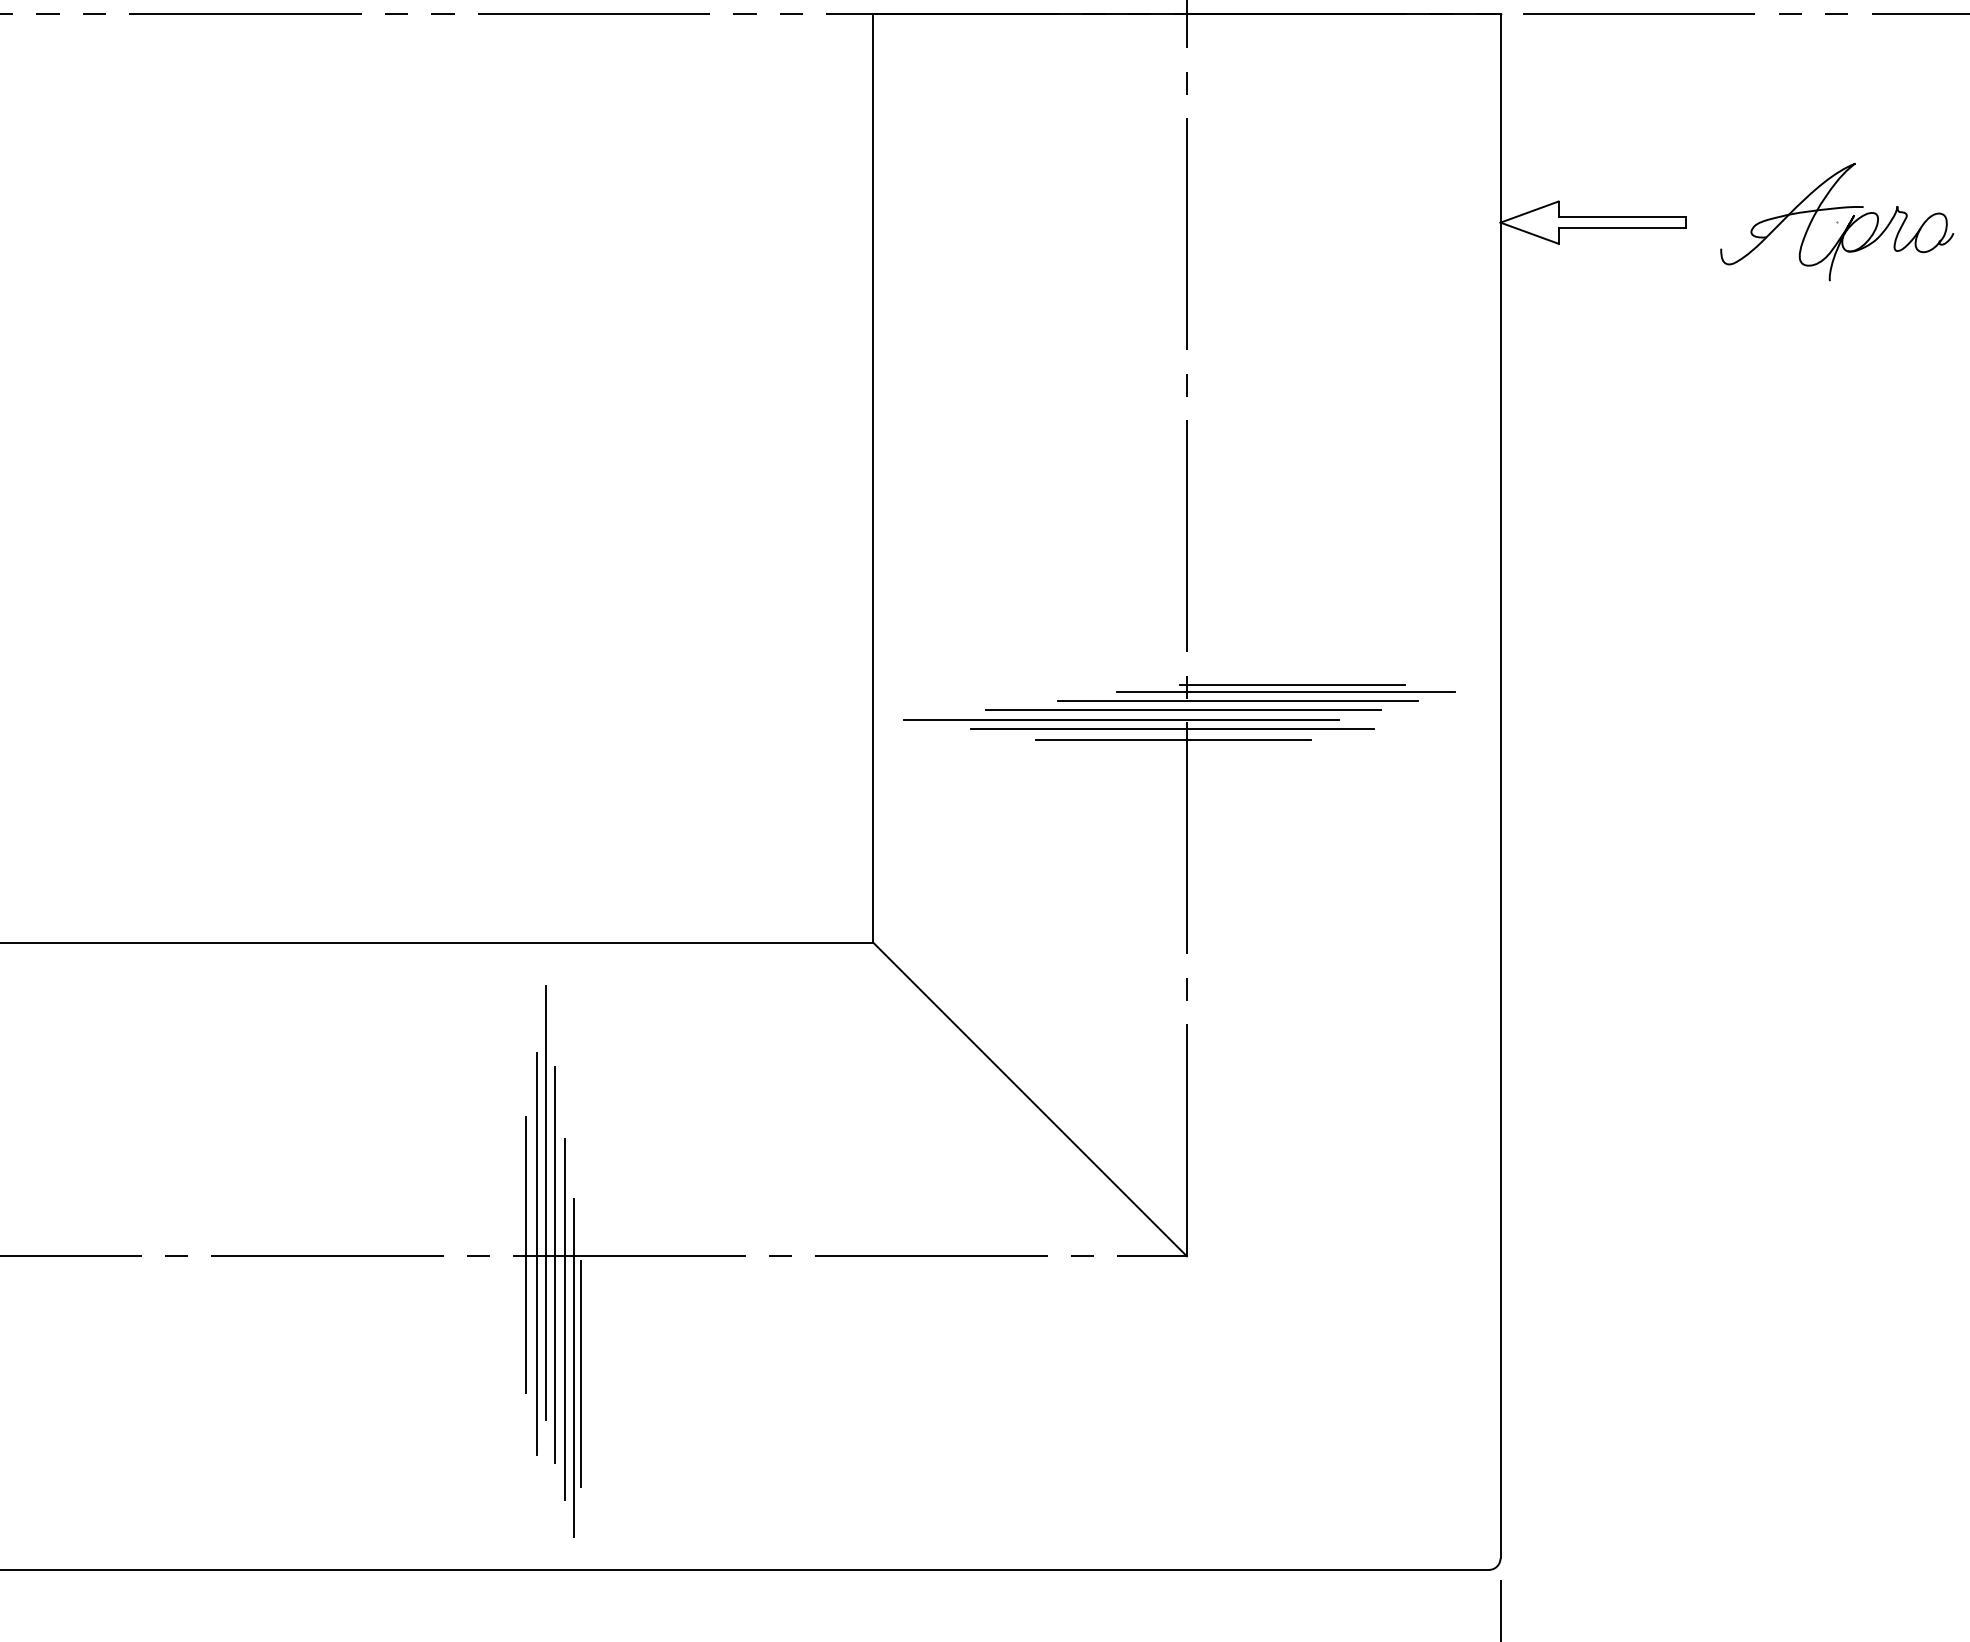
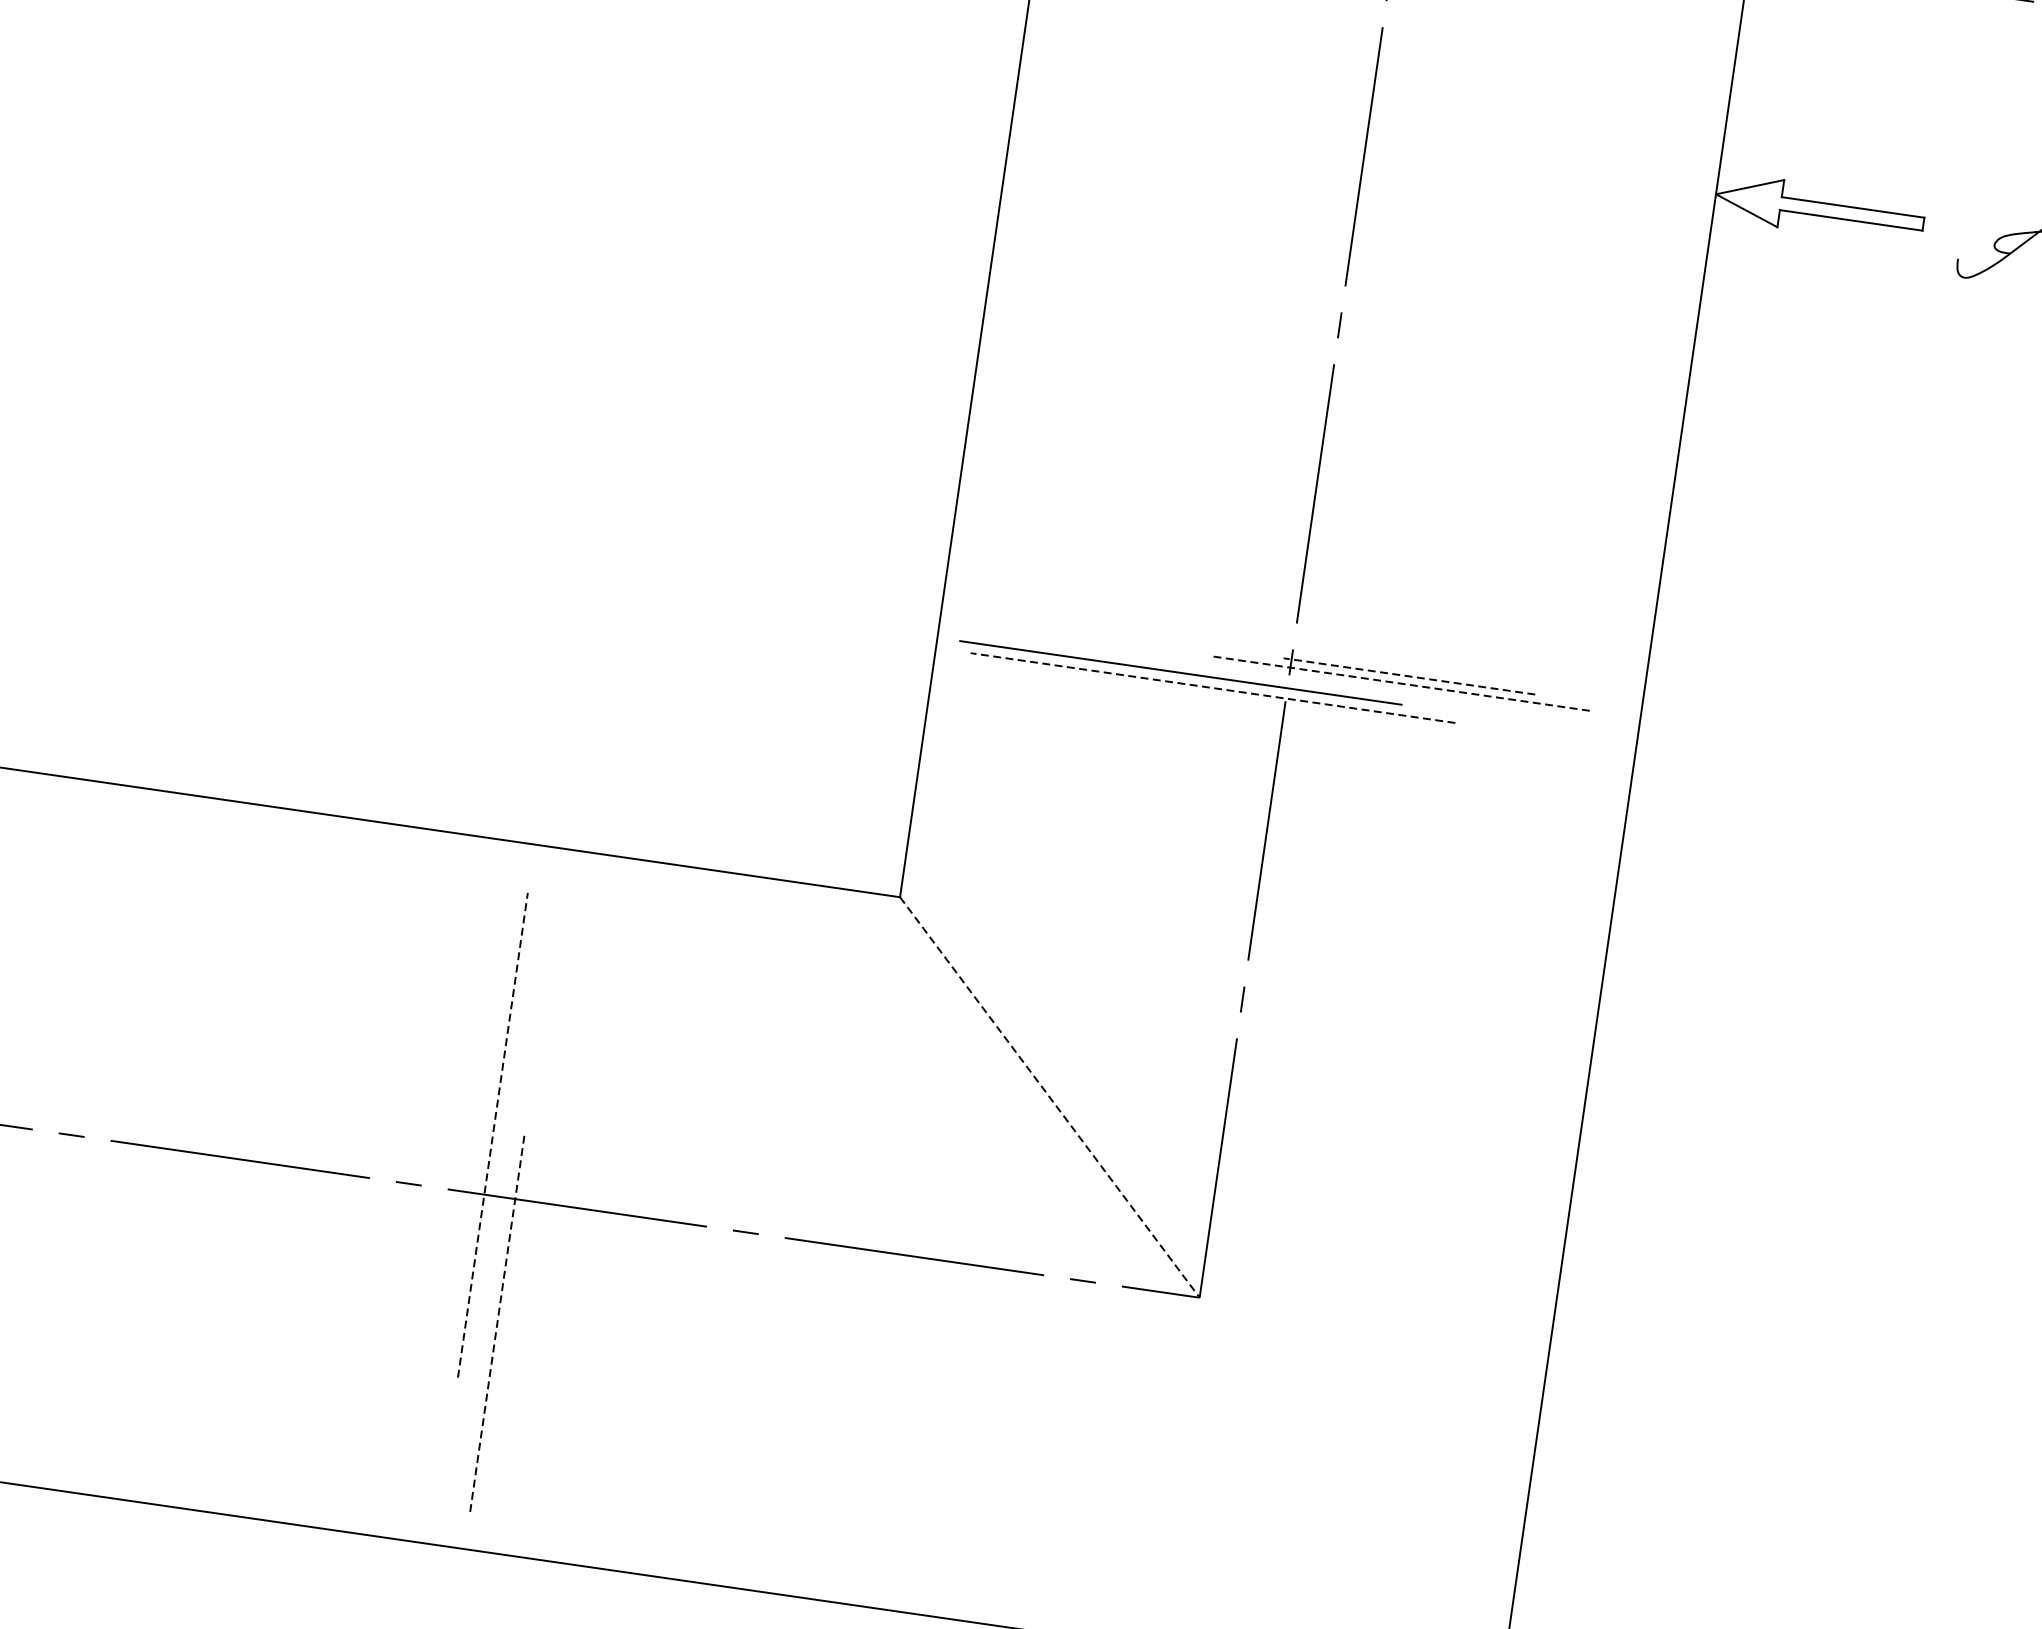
line: (1292, 684) -> (1409, 676), solid -> dashed
line: (1285, 691) -> (1400, 683), solid -> dashed
line: (1237, 701) -> (1345, 686), removed
line: (1183, 709) -> (1181, 671), moved
line: (1121, 719) -> (1212, 687), solid -> dashed
line: (1171, 728) -> (1267, 706), removed
line: (1172, 739) -> (1266, 718), removed
line: (1030, 1099) -> (1050, 1097), solid -> dashed
line: (546, 1202) -> (493, 1134), solid -> dashed
line: (536, 1253) -> (474, 1189), removed
line: (525, 1254) -> (461, 1189), removed
line: (555, 1264) -> (493, 1205), removed
line: (564, 1319) -> (494, 1268), removed
line: (573, 1367) -> (497, 1323), solid -> dashed
line: (581, 1373) -> (504, 1331), removed

